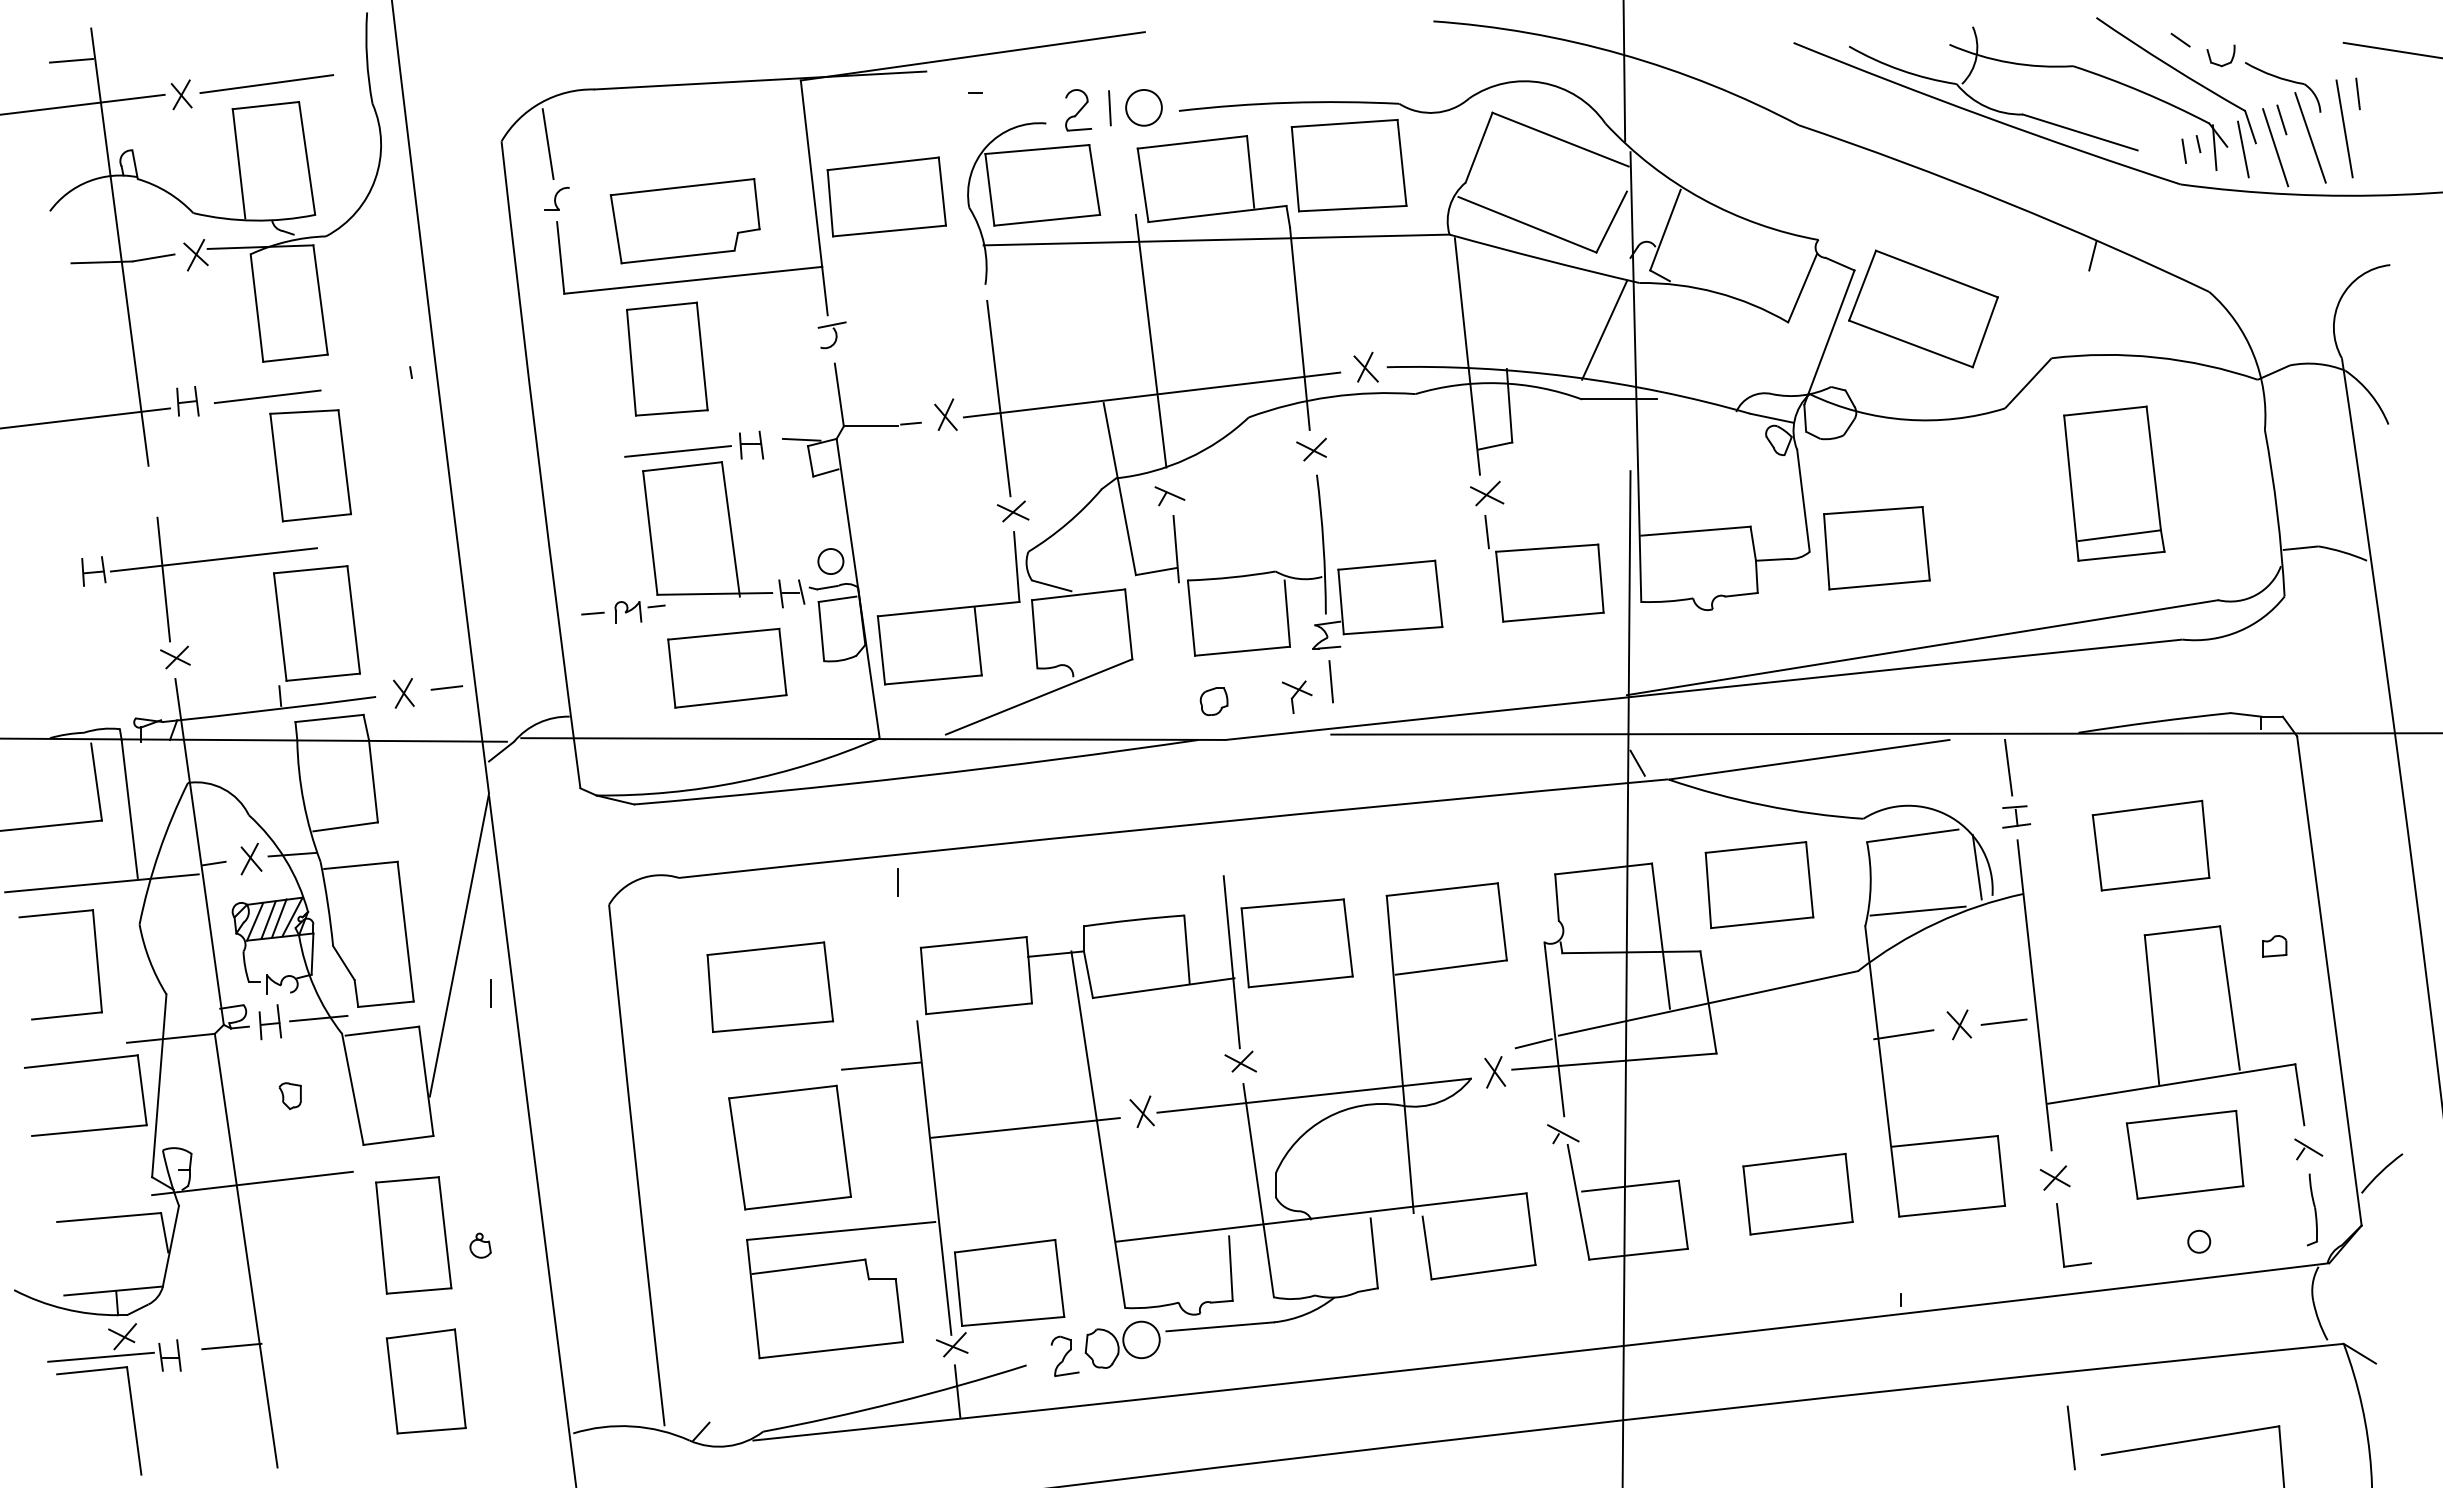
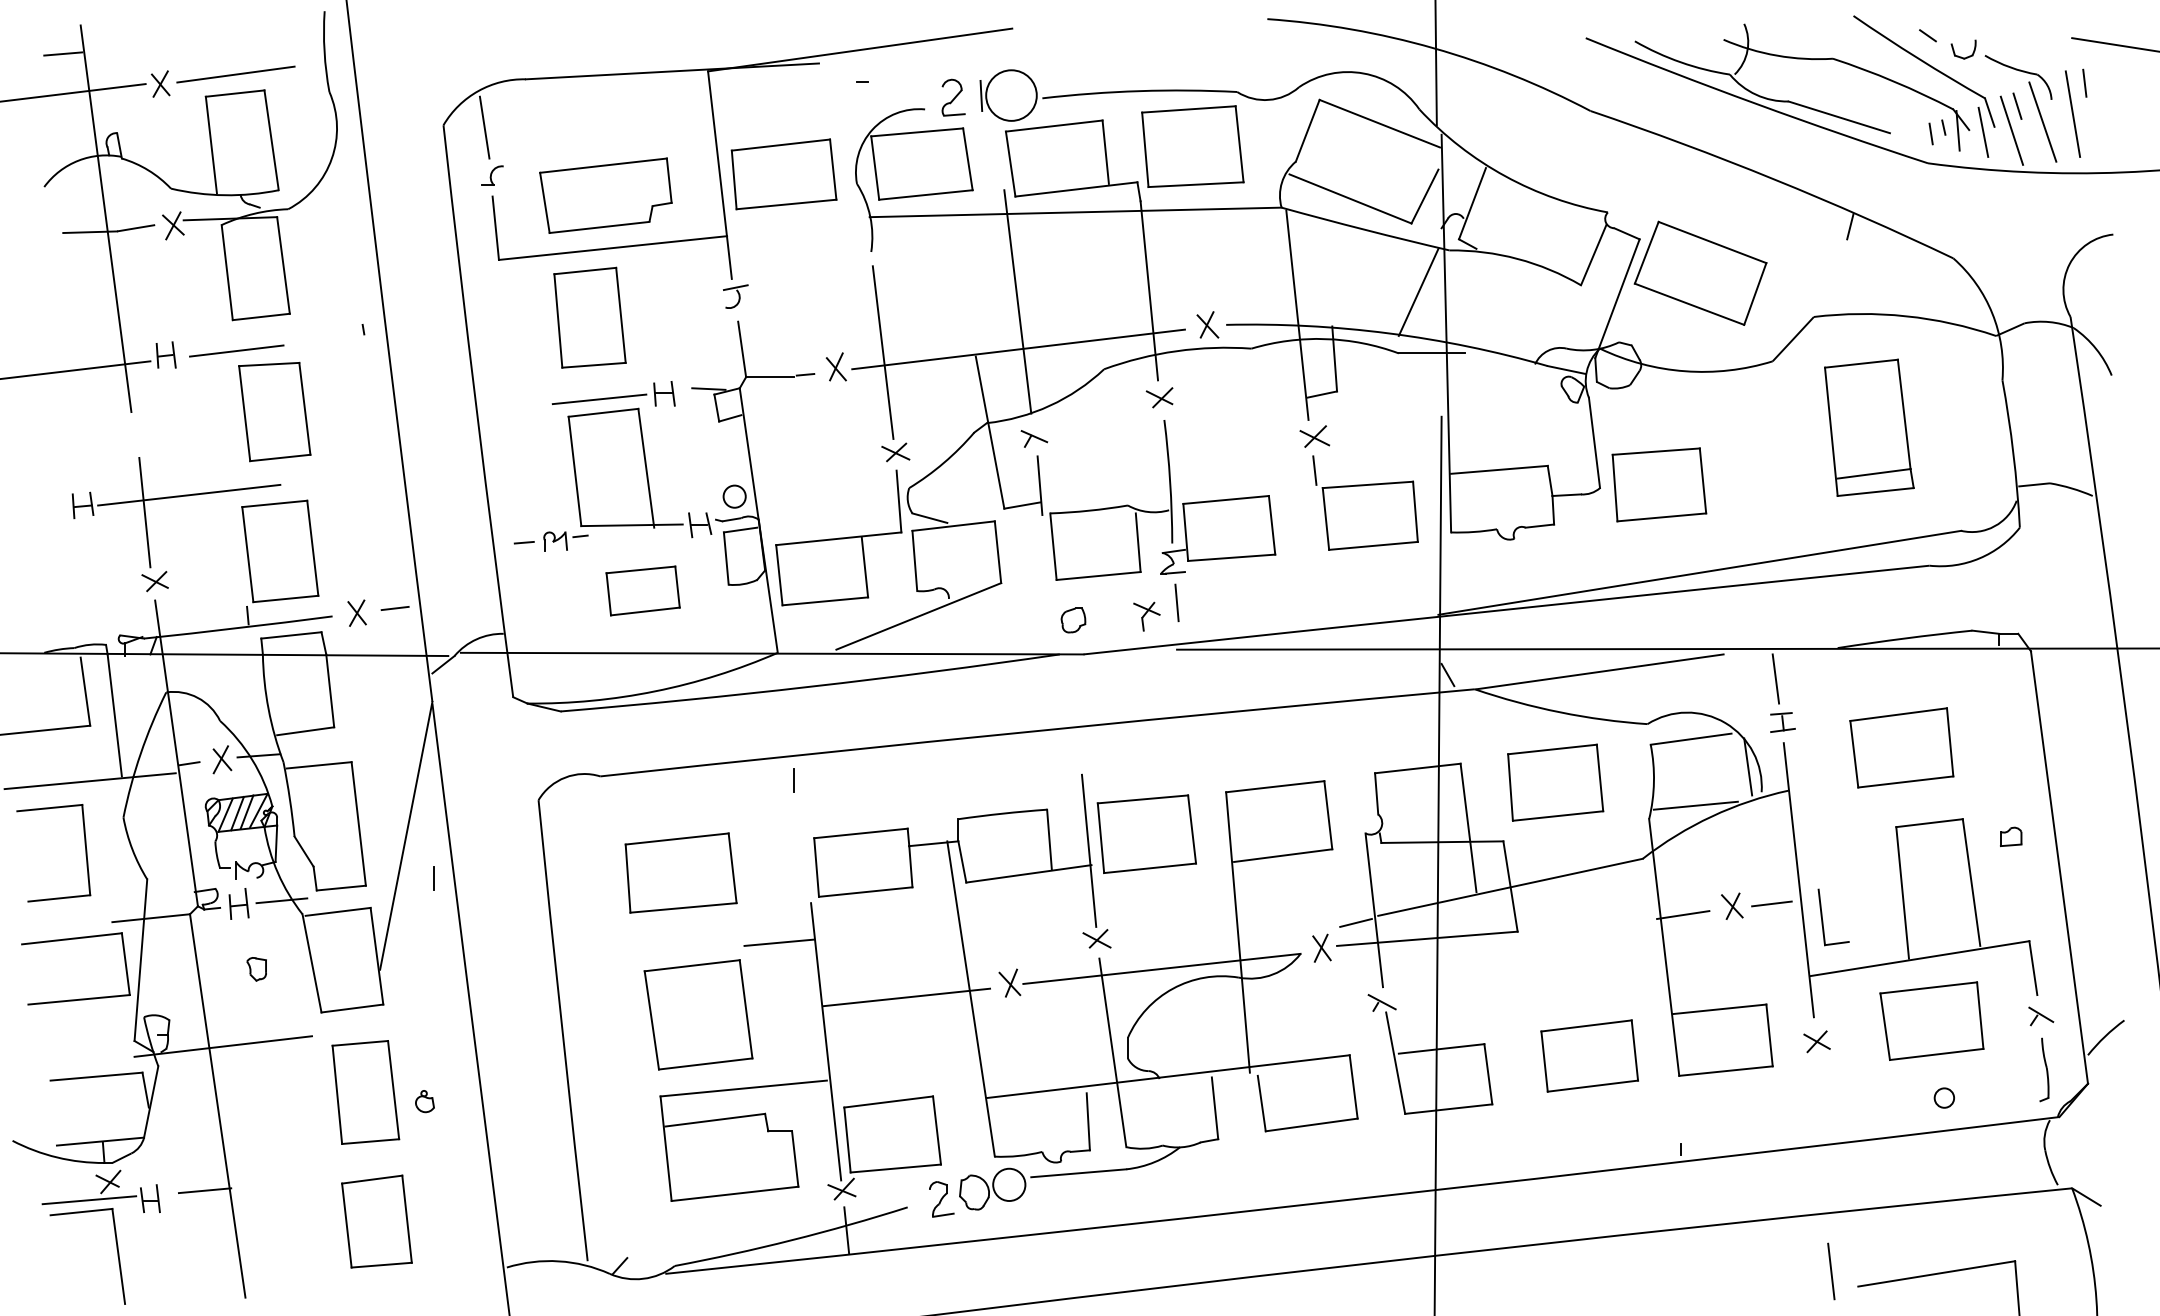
circle: (1143, 107) -> (1011, 95), size x1.6
part: (727, 667) -> (643, 590), size x0.7
part: (2061, 1235) -> (1822, 917), moved

